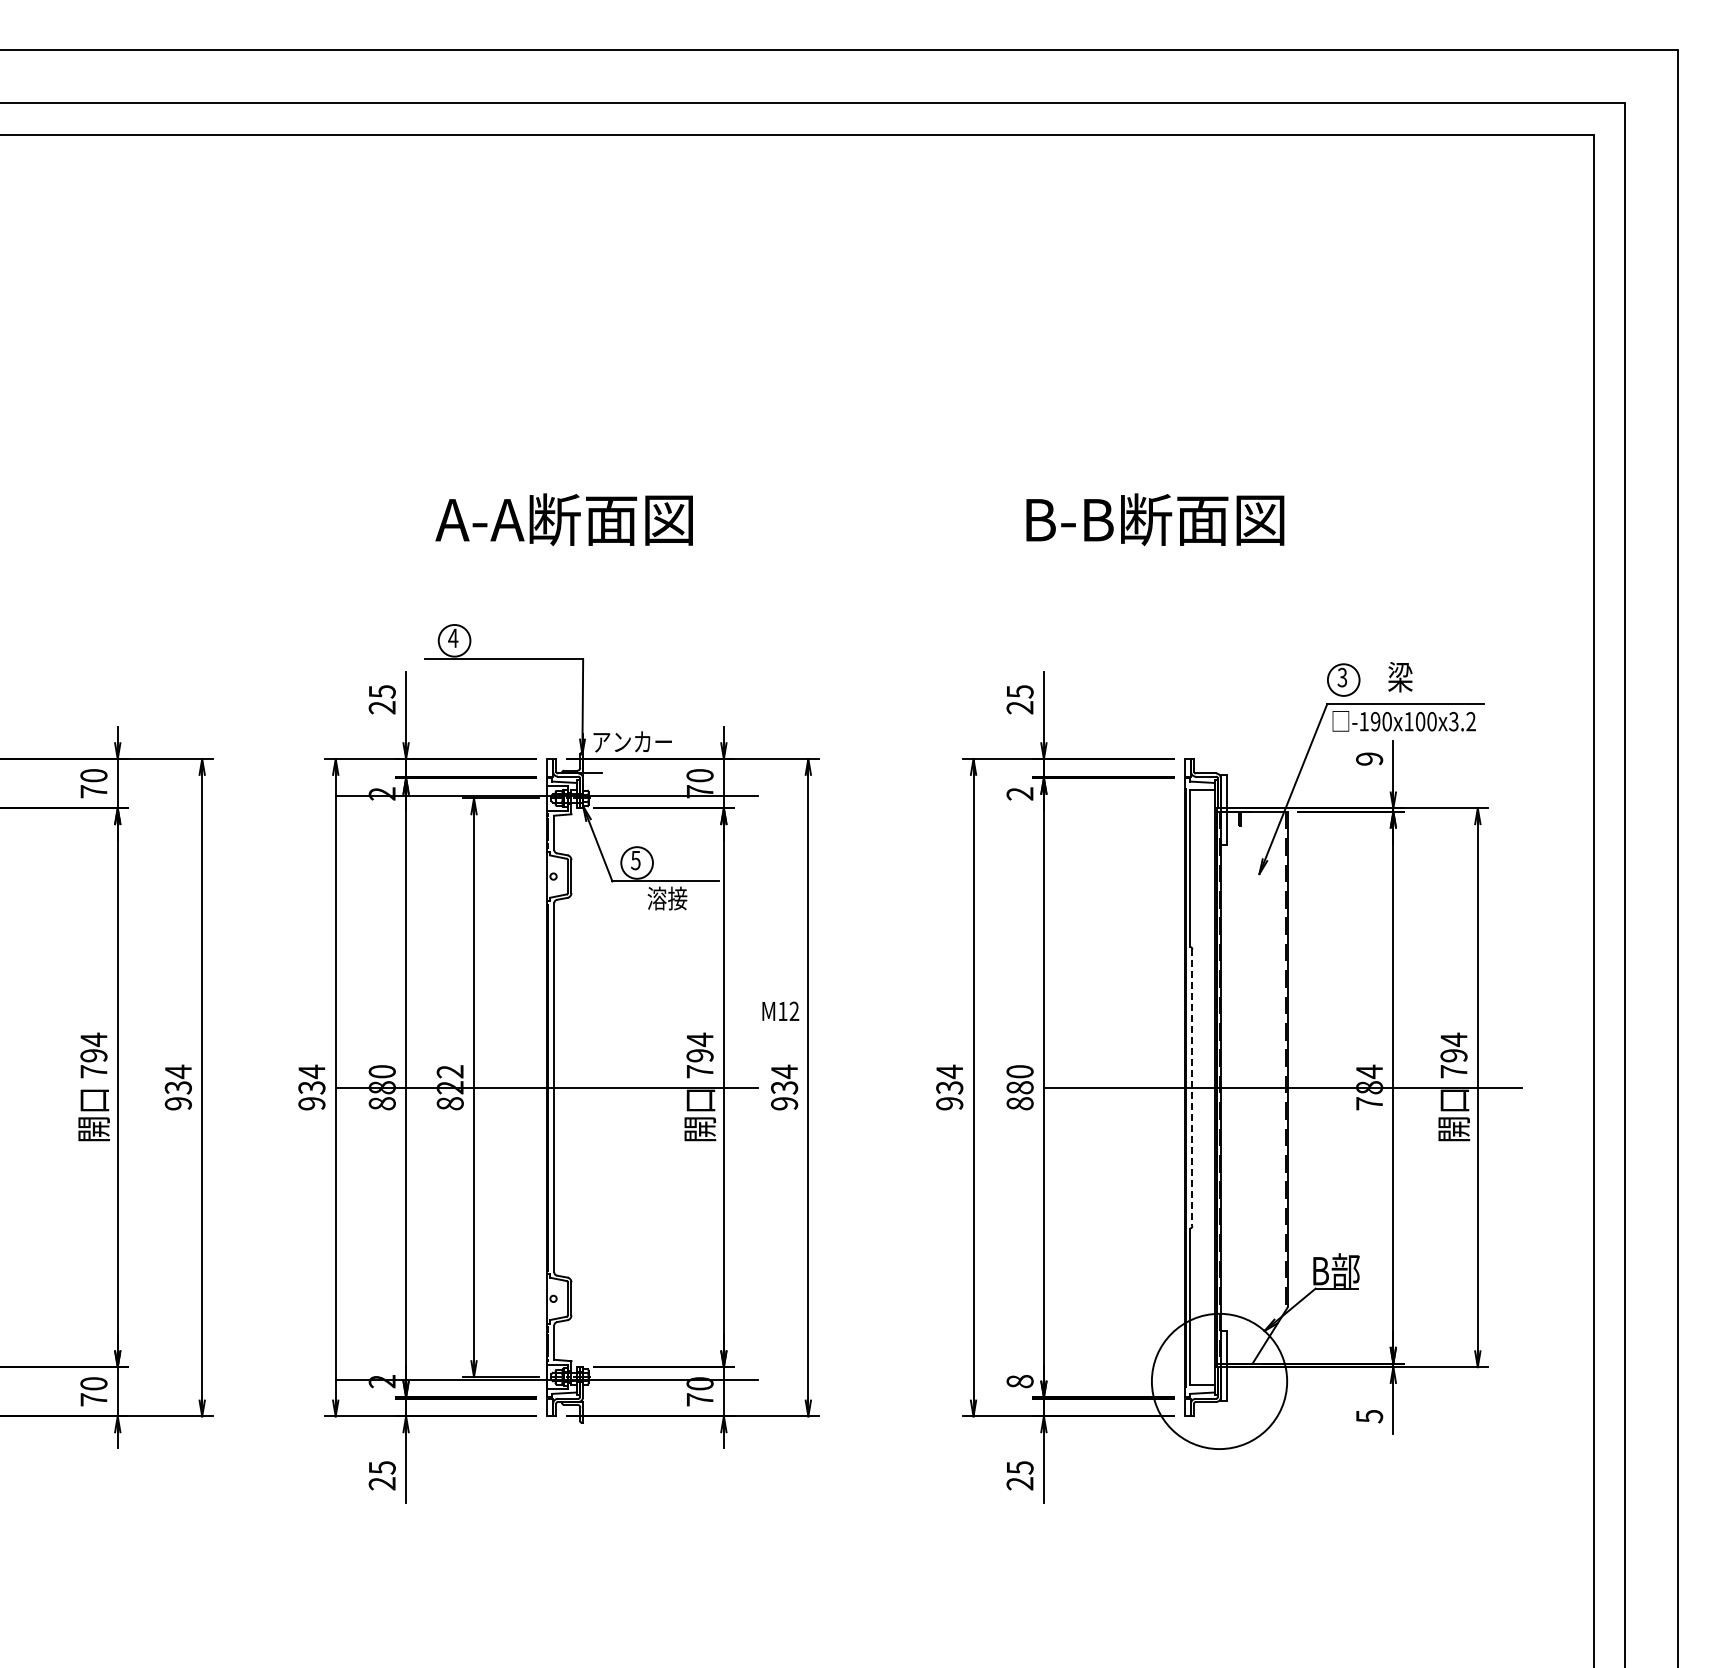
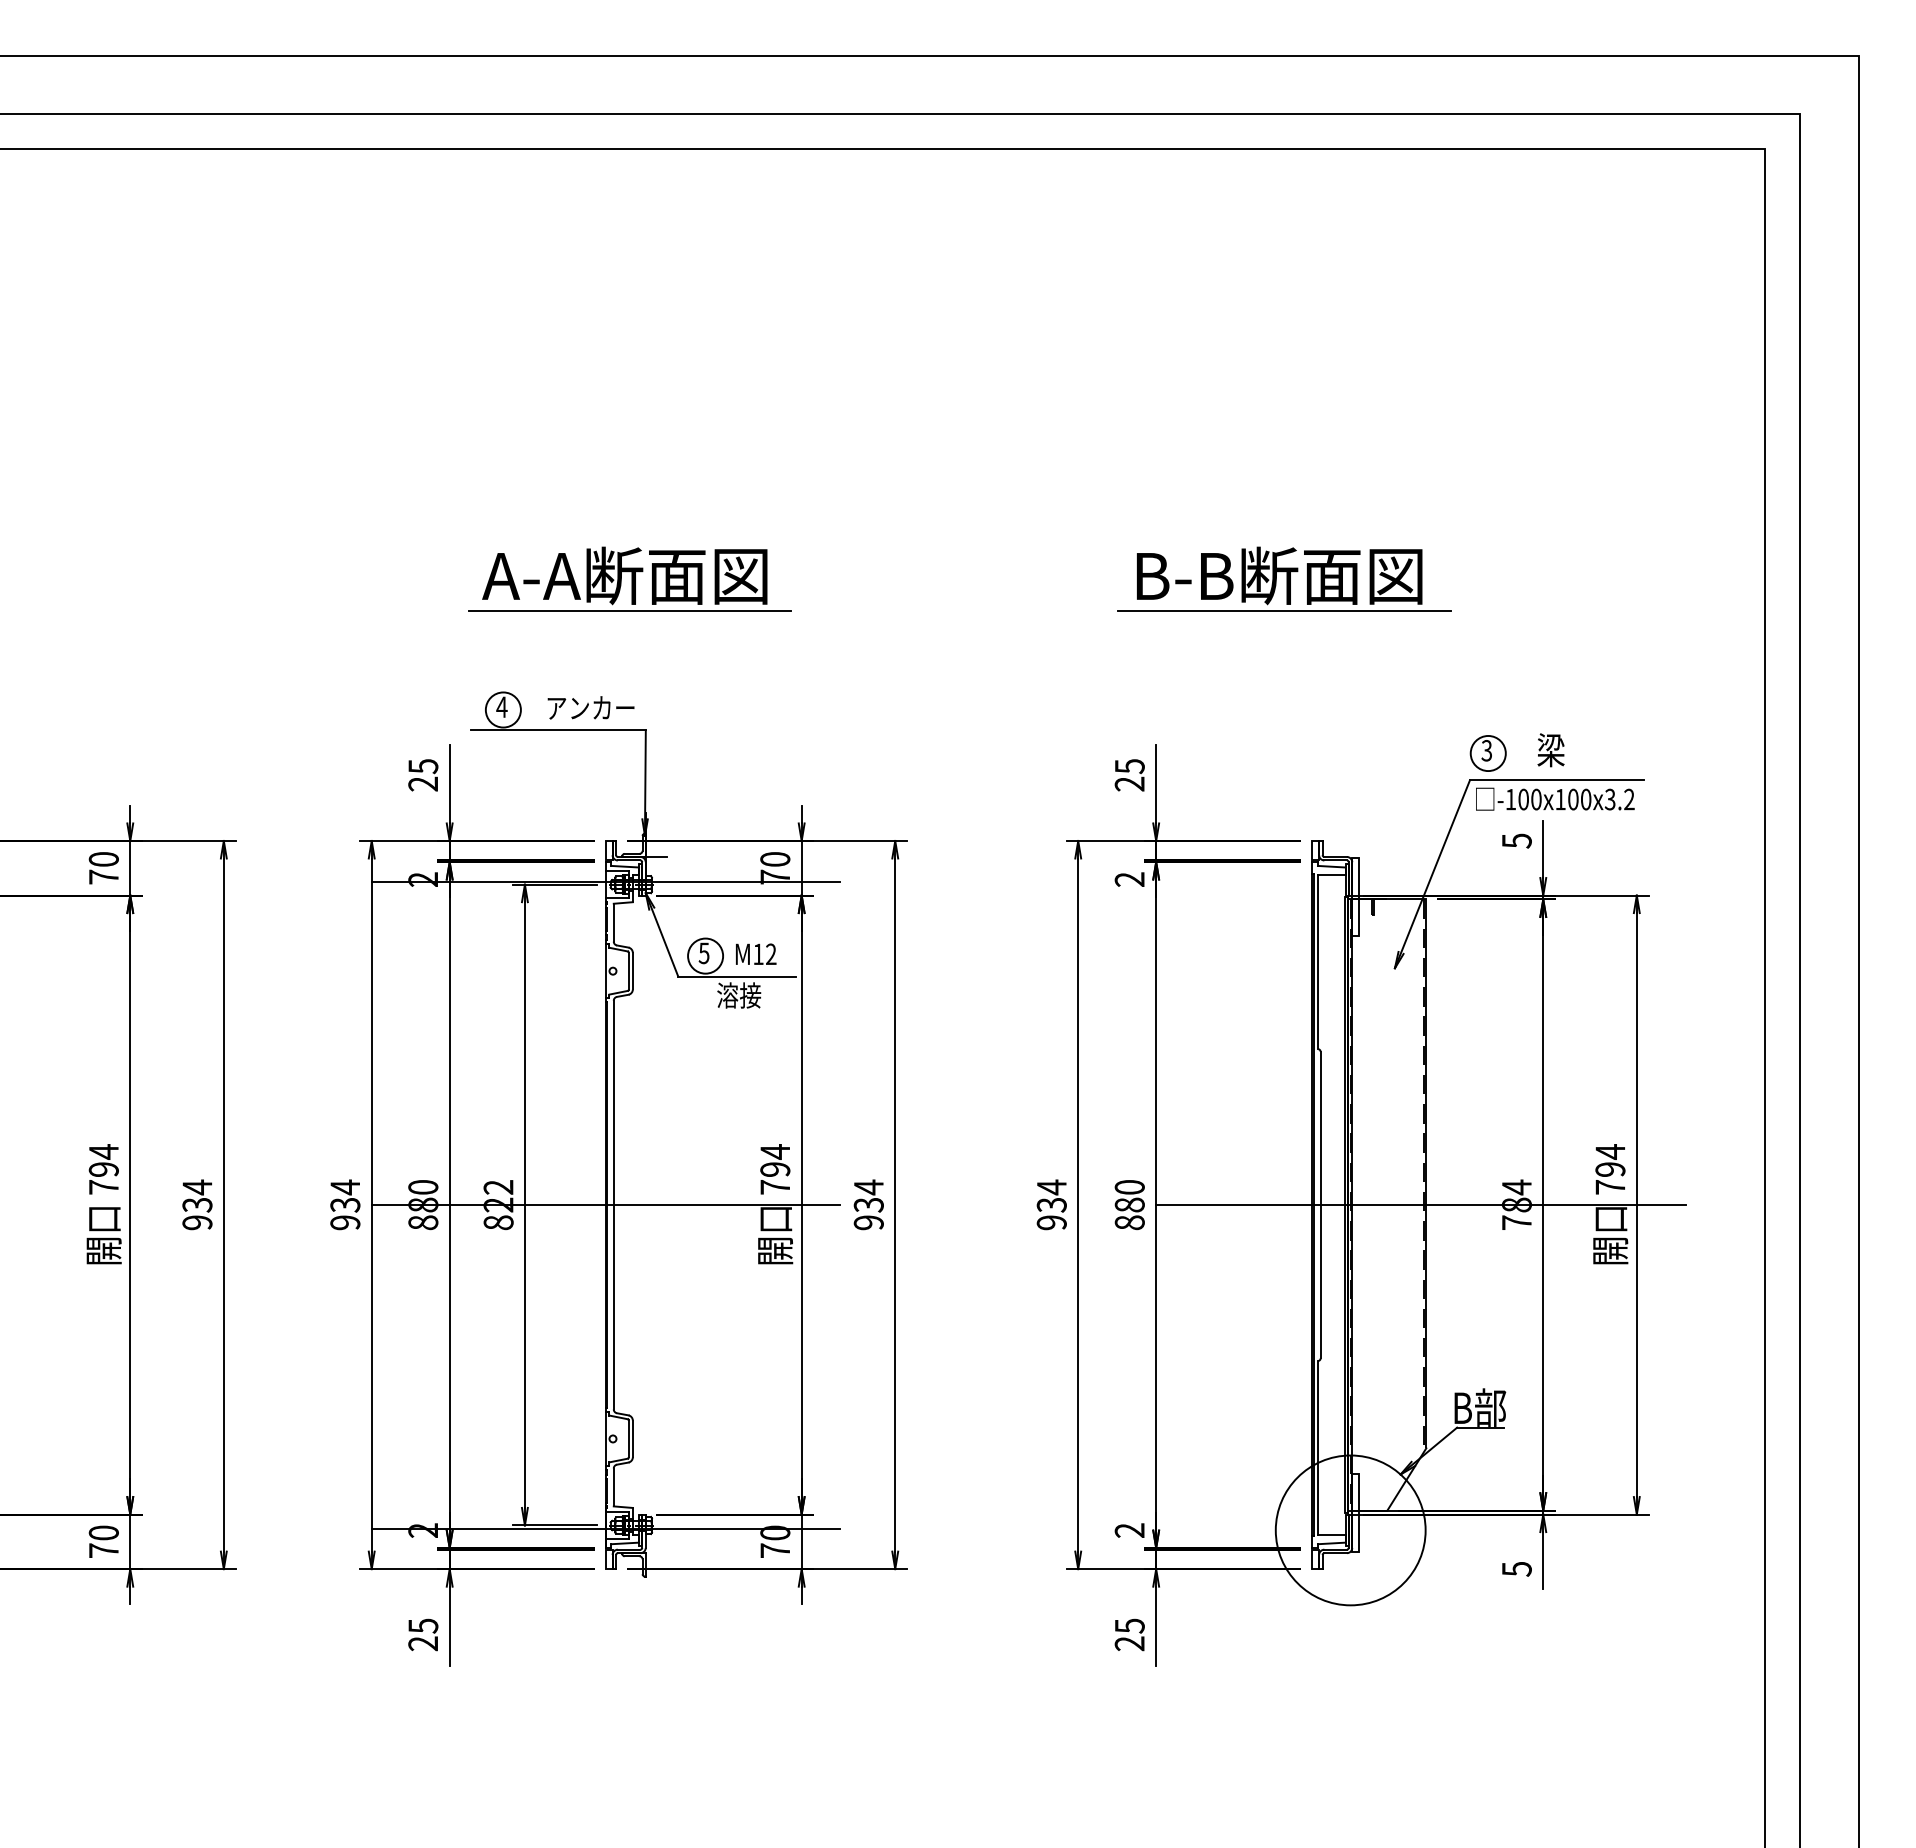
line: (568, 551) -> (629, 611), added
line: (1159, 551) -> (1284, 611), added
text: (1375, 721) -> (1523, 799), -190x100x3.2 -> -100x100x3.2
text: (632, 741) -> (590, 707), moved
text: (1369, 758) -> (1516, 840), 9 -> 5
text: (780, 1010) -> (755, 953), moved
line: (1192, 1088) -> (1320, 1205), dashed -> solid
text: (1019, 1381) -> (1129, 1530), 8 -> 2

